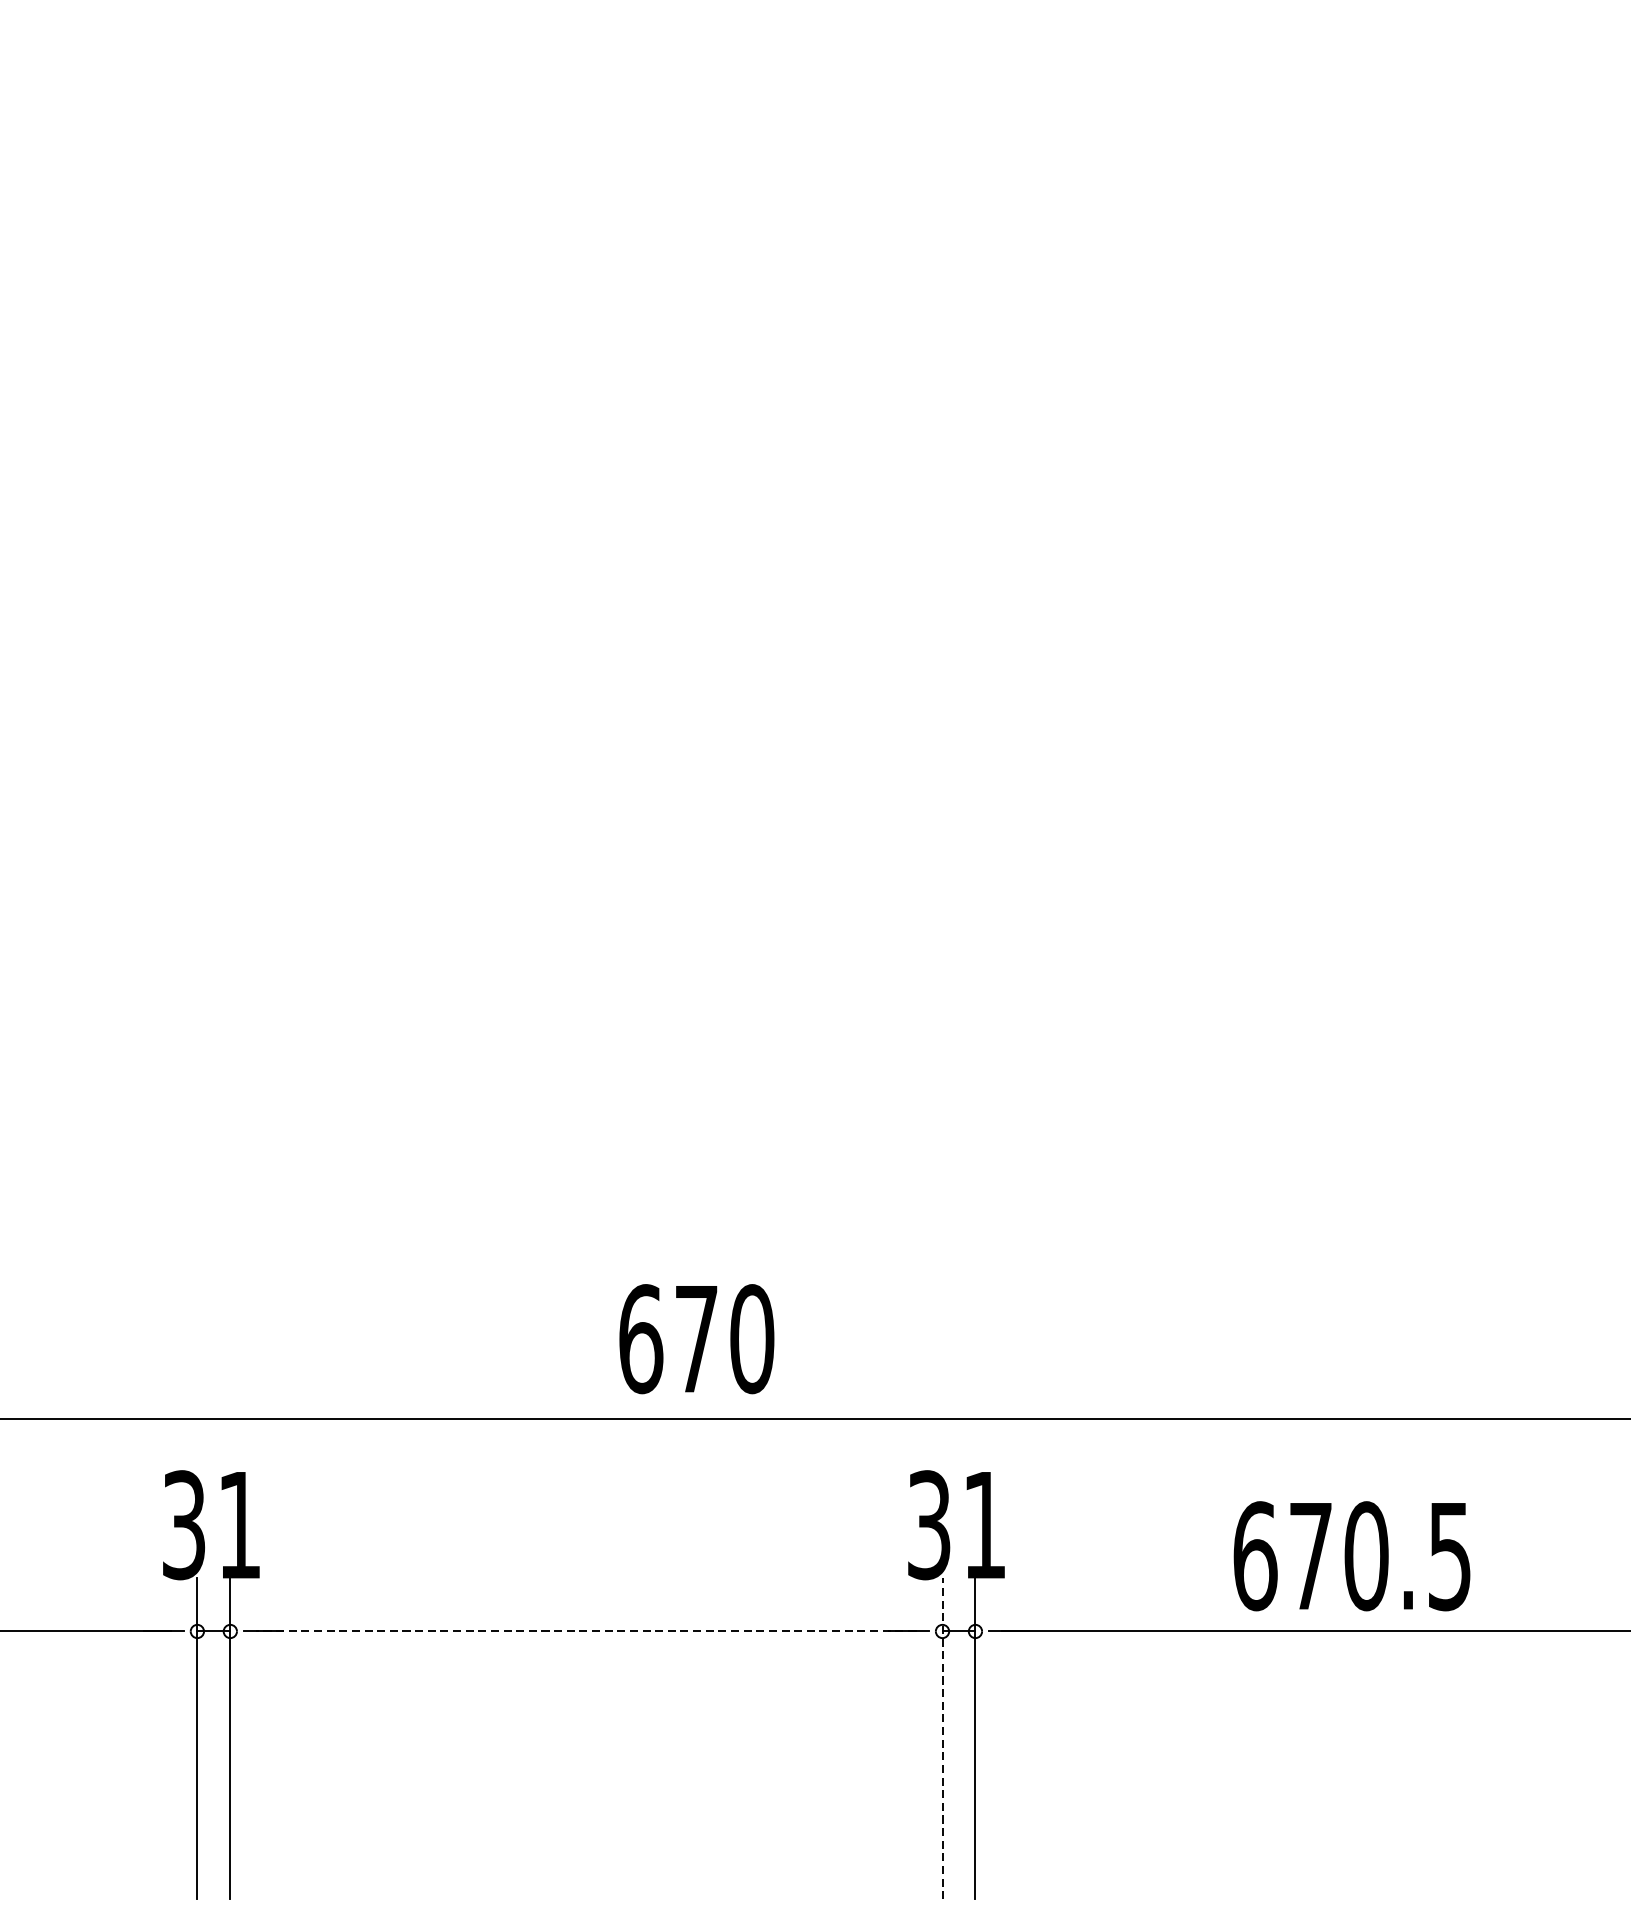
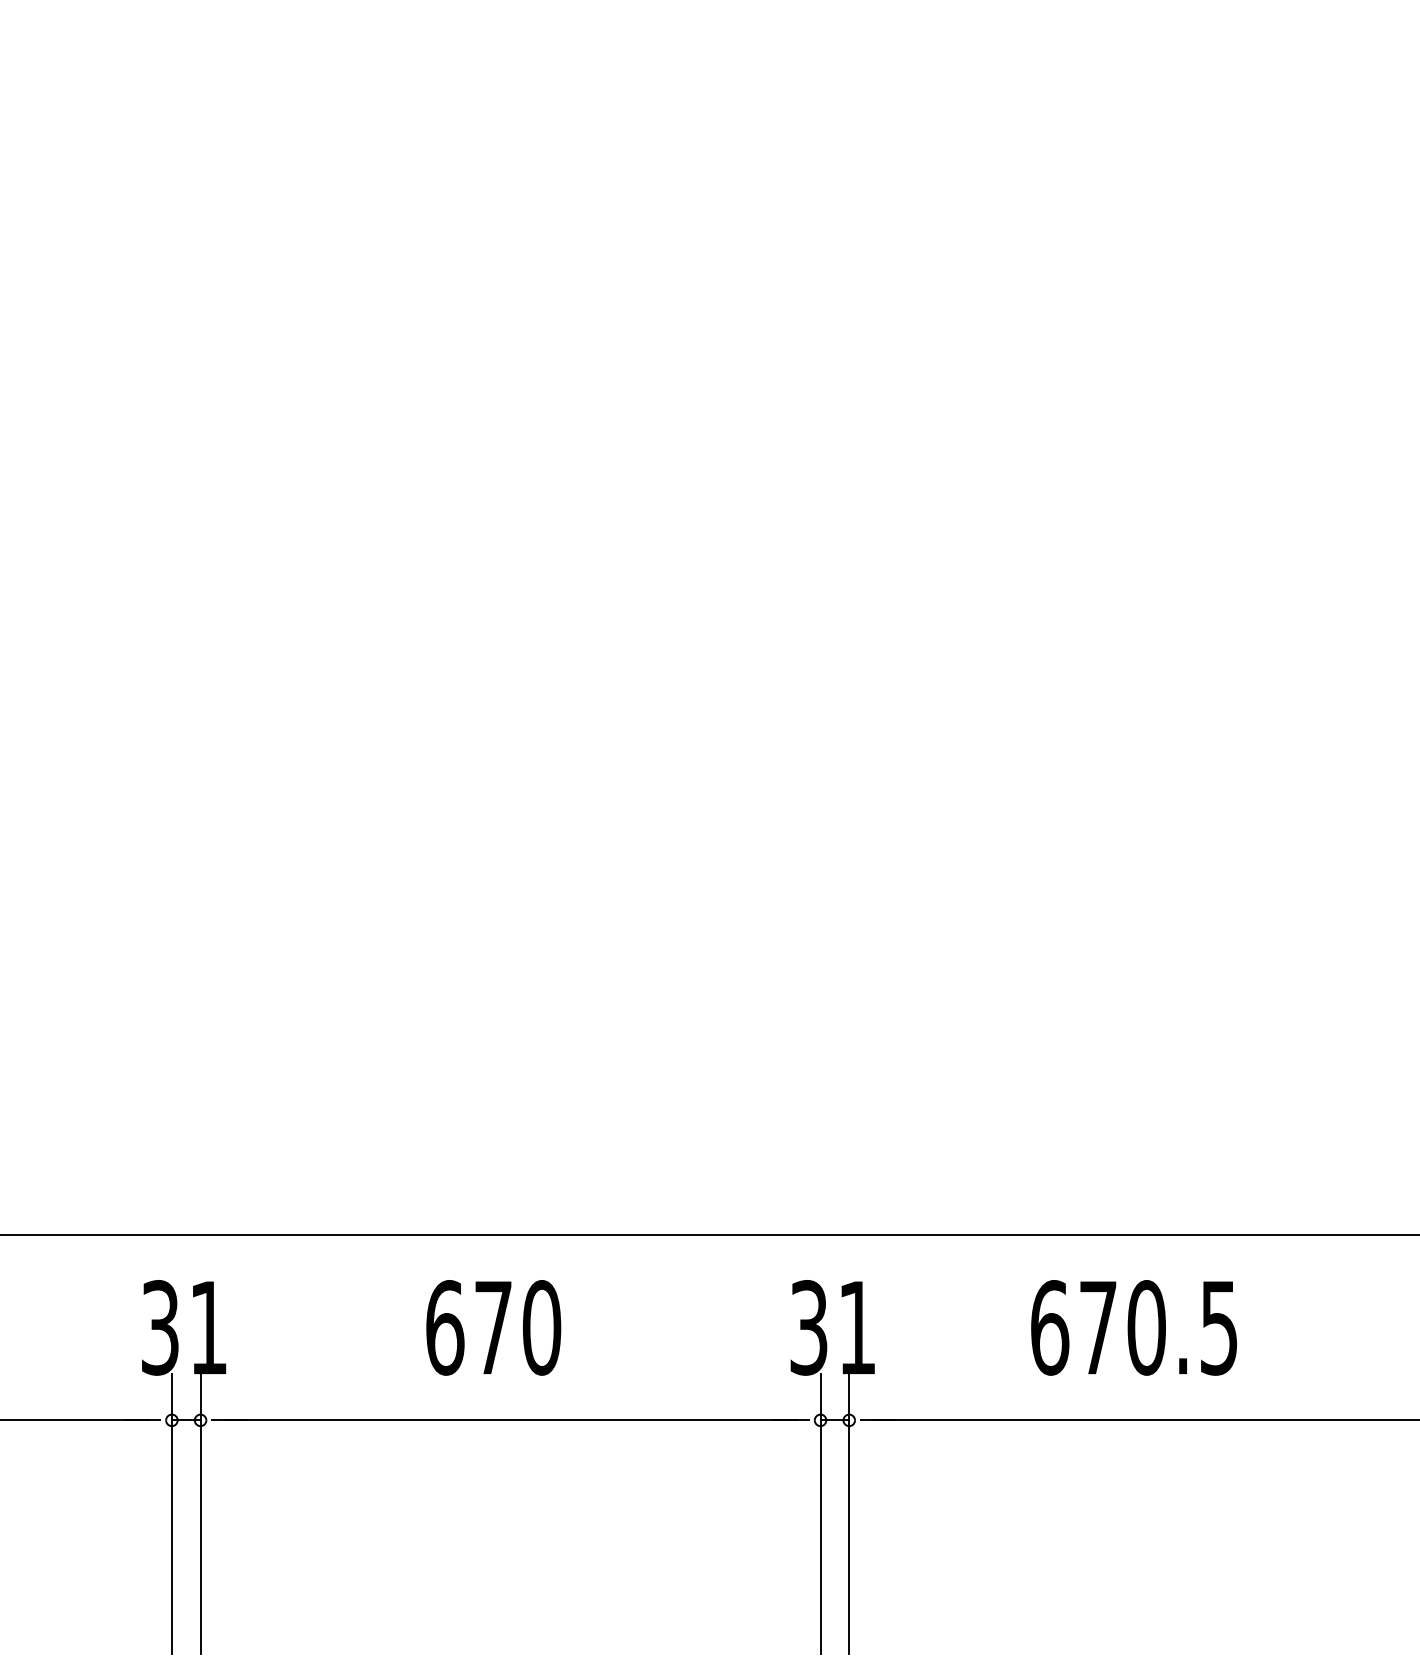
text: (696, 1338) -> (493, 1327), moved
text: (1351, 1555) -> (1133, 1327), moved
line: (586, 1631) -> (510, 1420), dashed -> solid
line: (942, 1738) -> (820, 1513), dashed -> solid

